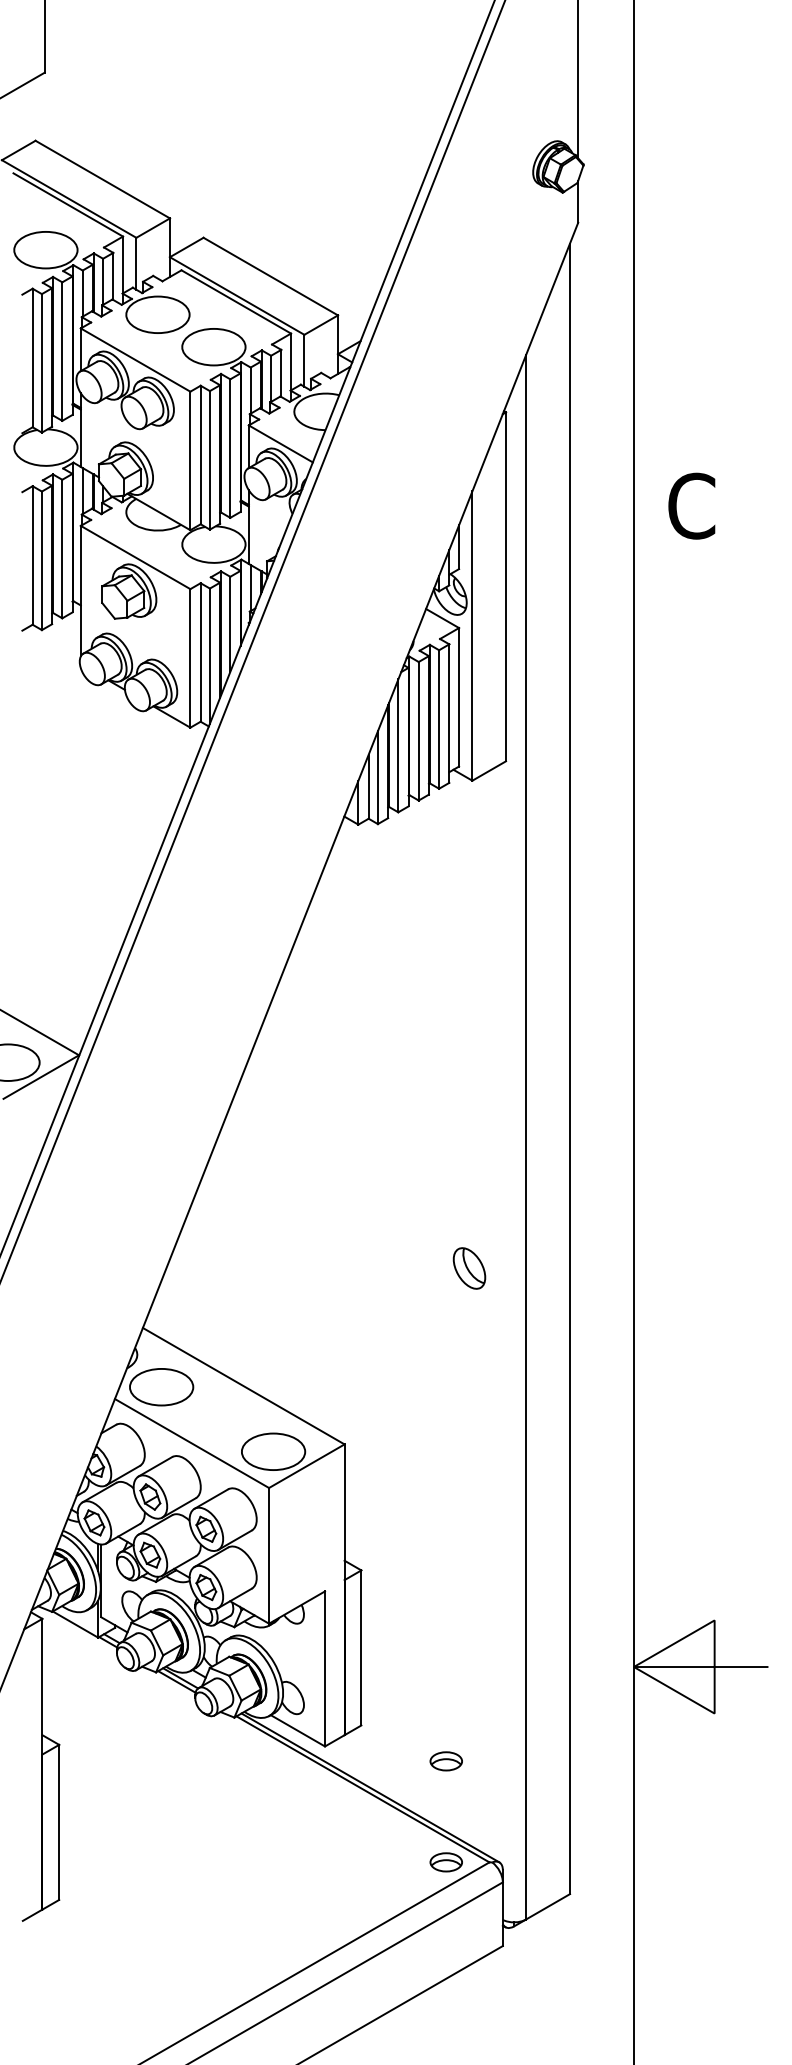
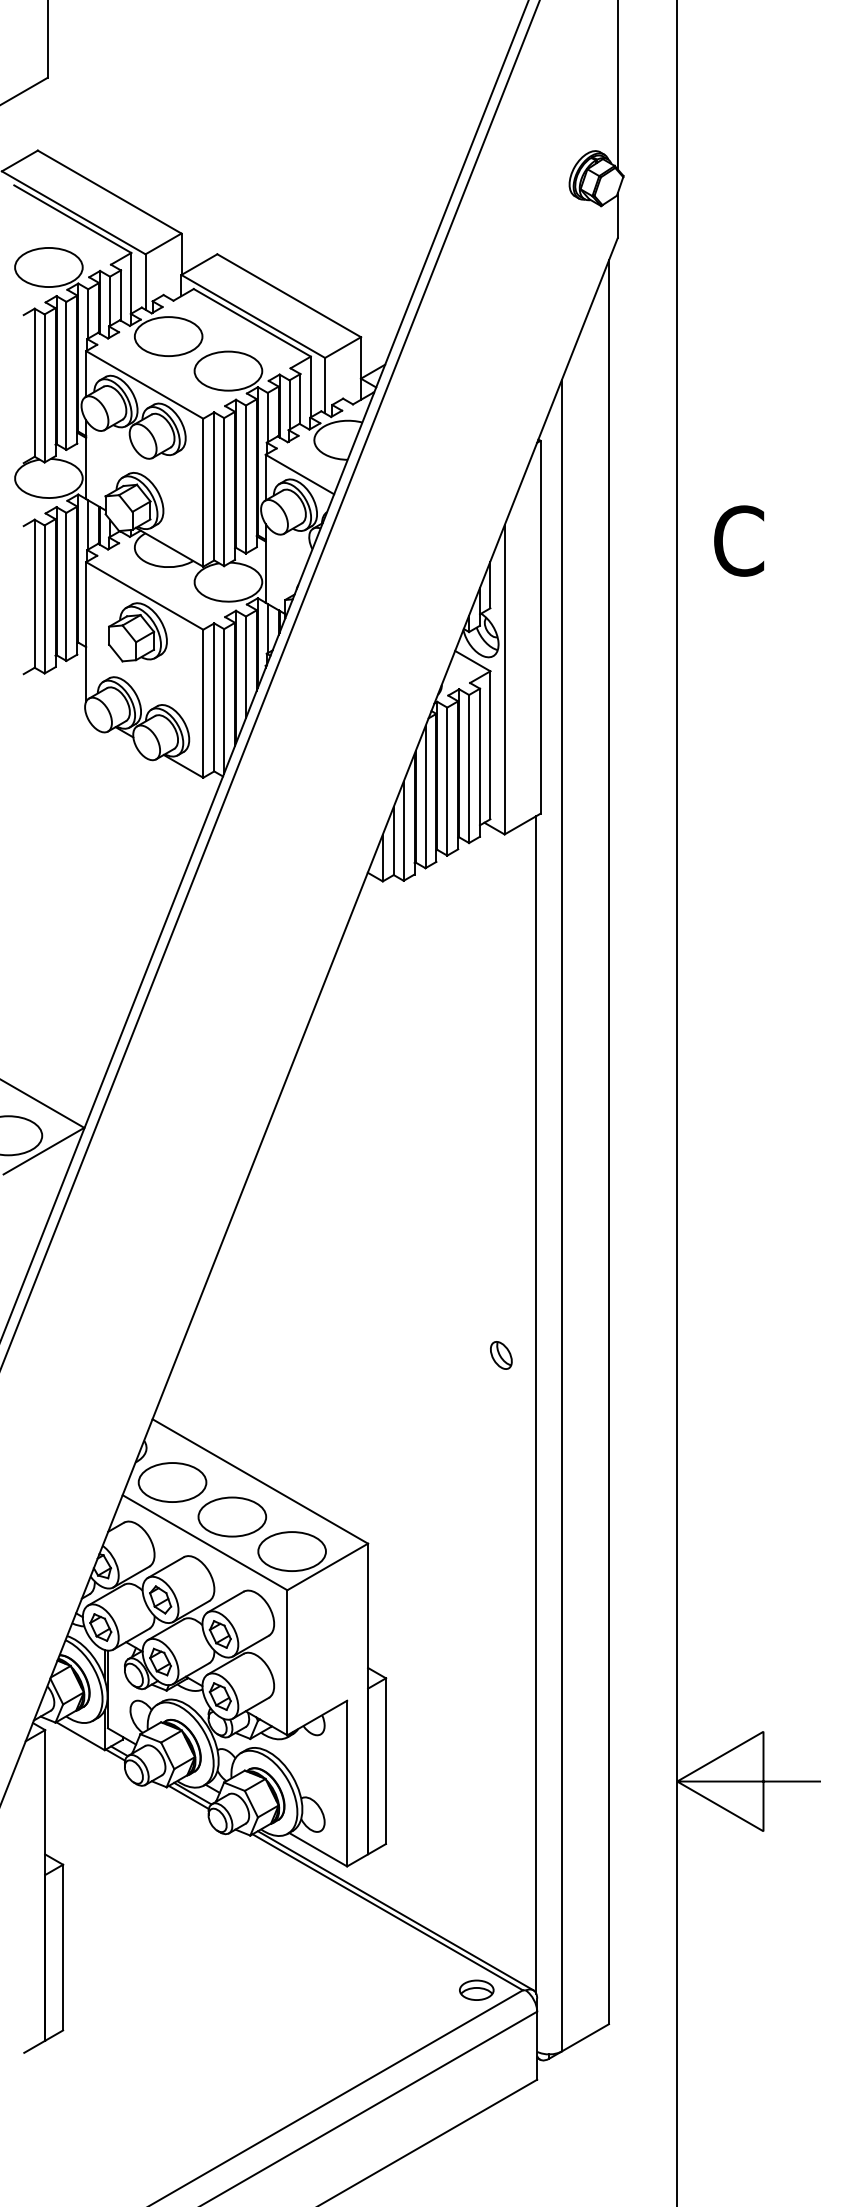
part: (468, 1267) -> (500, 1354), size x0.62
line: (502, 1314) -> (536, 1404), added
part: (217, 1419) -> (232, 1517), added
part: (445, 1761) -> (475, 1882), removed

